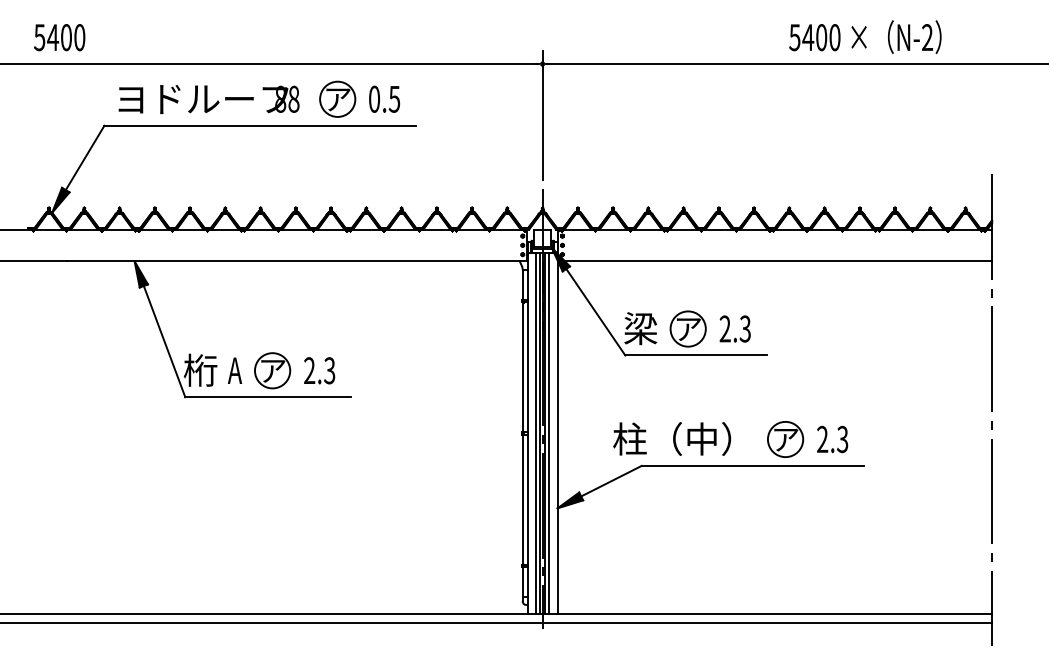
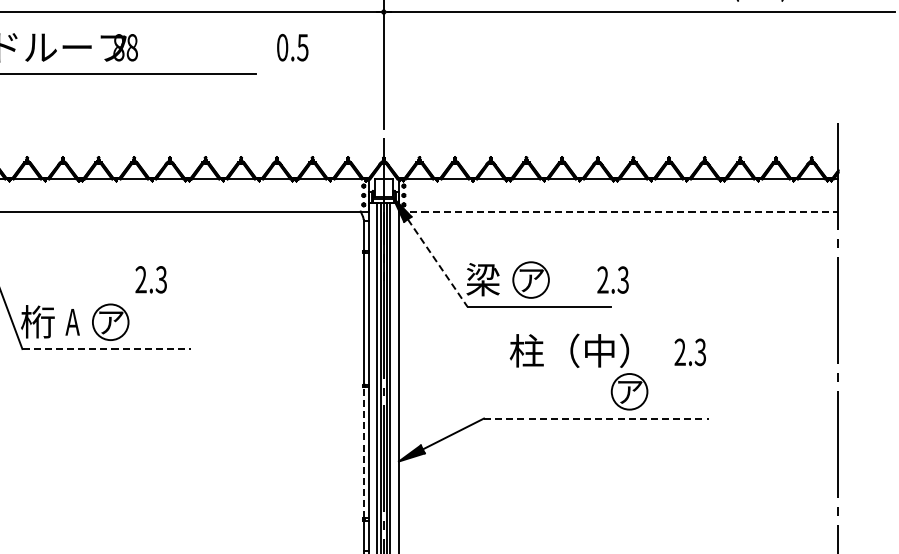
part: (337, 98) -> (176, 46), removed
text: (384, 98) -> (292, 46), moved
line: (775, 261) -> (619, 211), solid -> dashed
line: (596, 312) -> (438, 263), solid -> dashed
text: (734, 328) -> (612, 279), moved
text: (319, 370) -> (151, 279), moved
line: (268, 397) -> (106, 349), solid -> dashed
text: (672, 438) -> (569, 350), moved
text: (832, 439) -> (690, 352), moved
line: (753, 465) -> (597, 418), solid -> dashed
line: (522, 499) -> (363, 452), solid -> dashed

